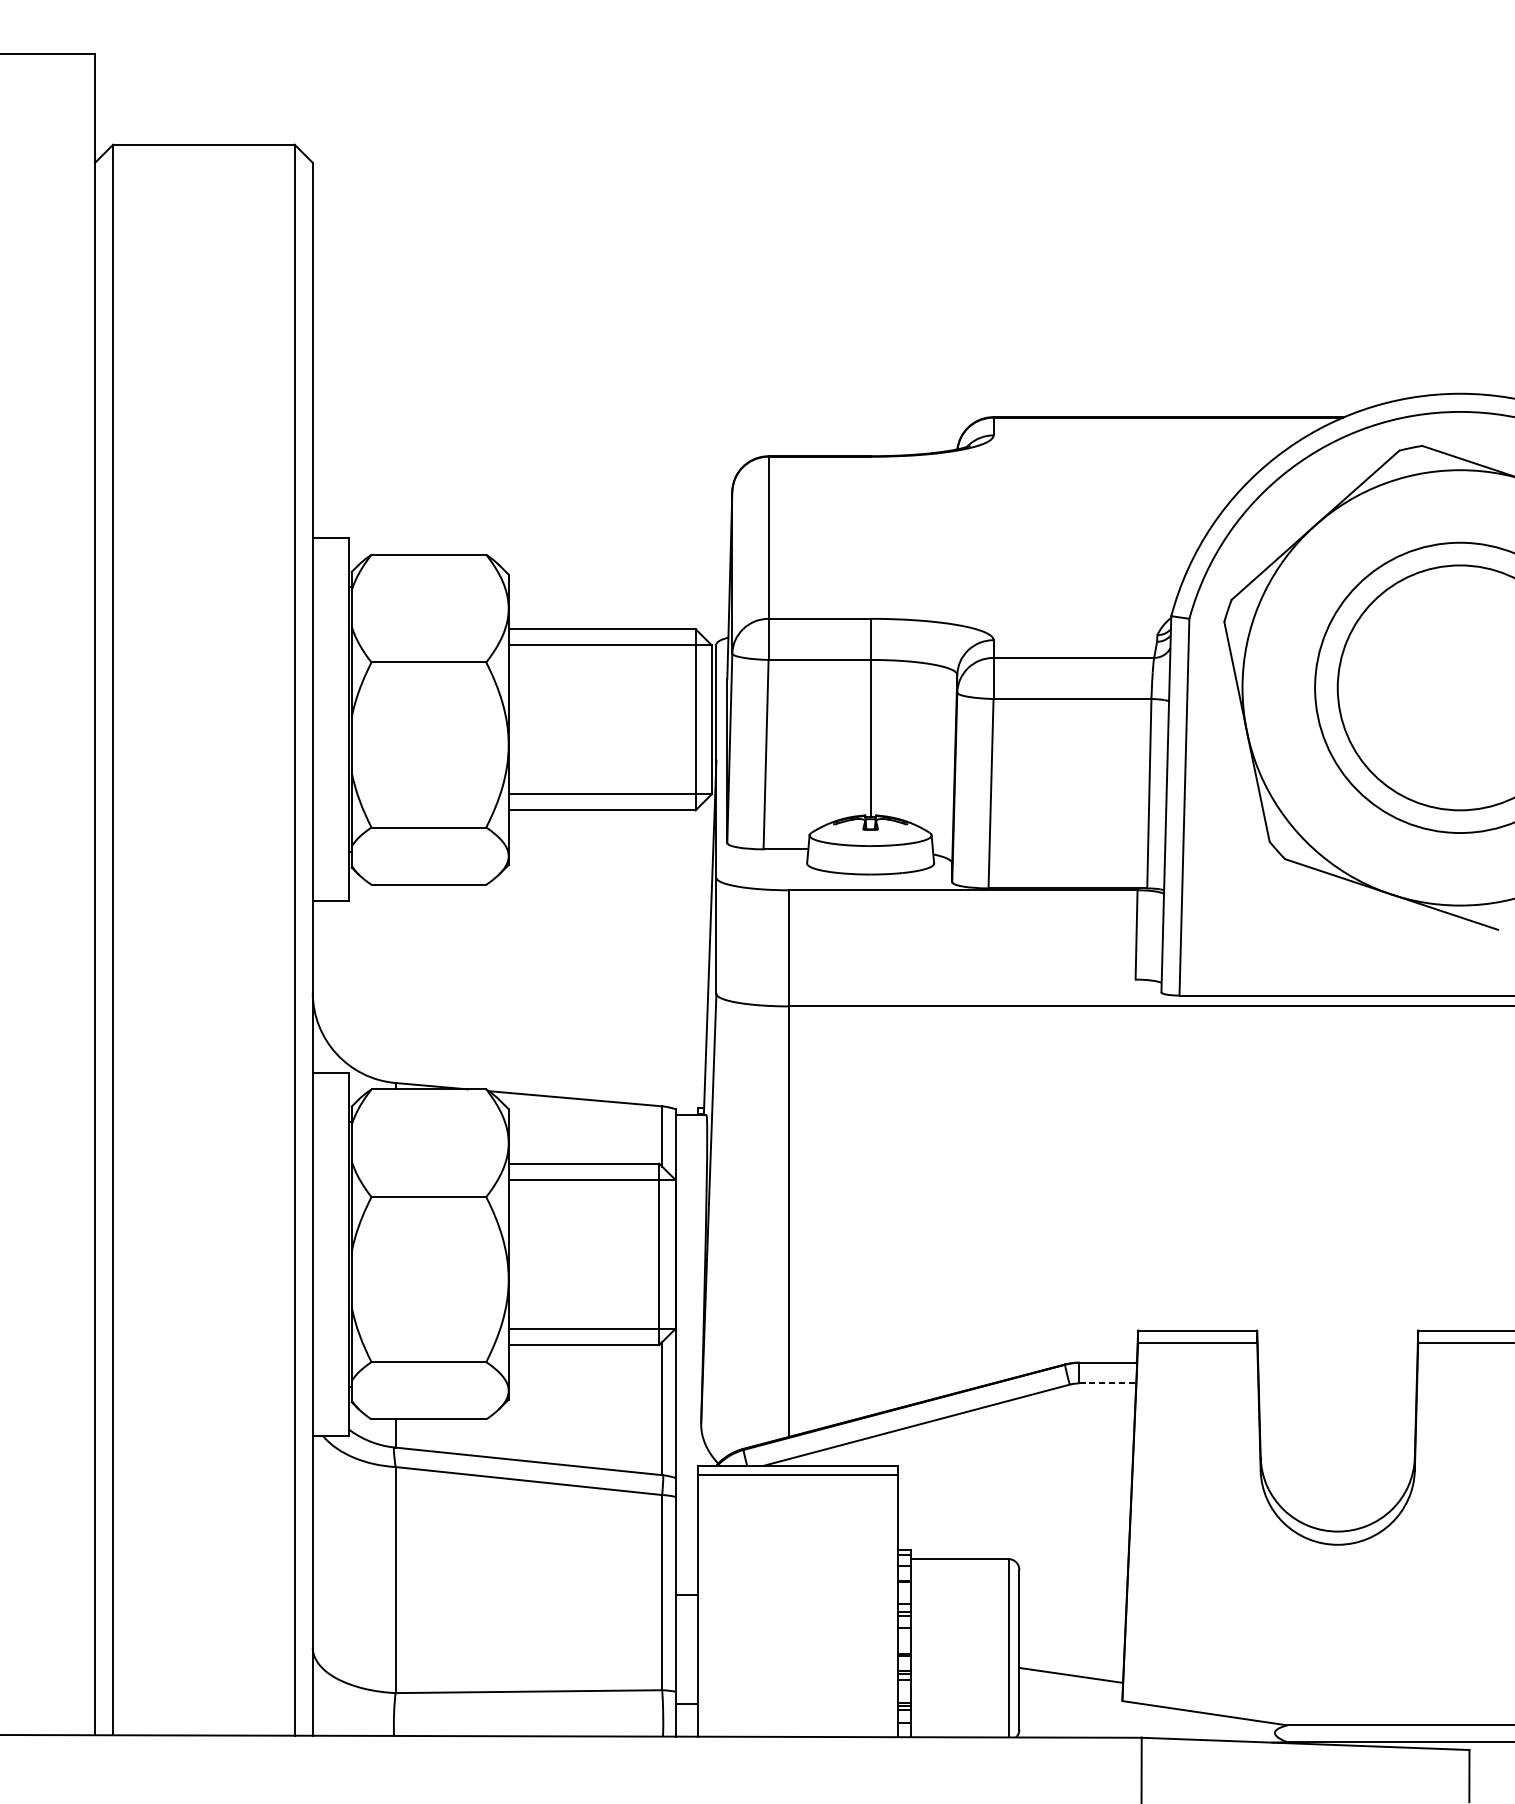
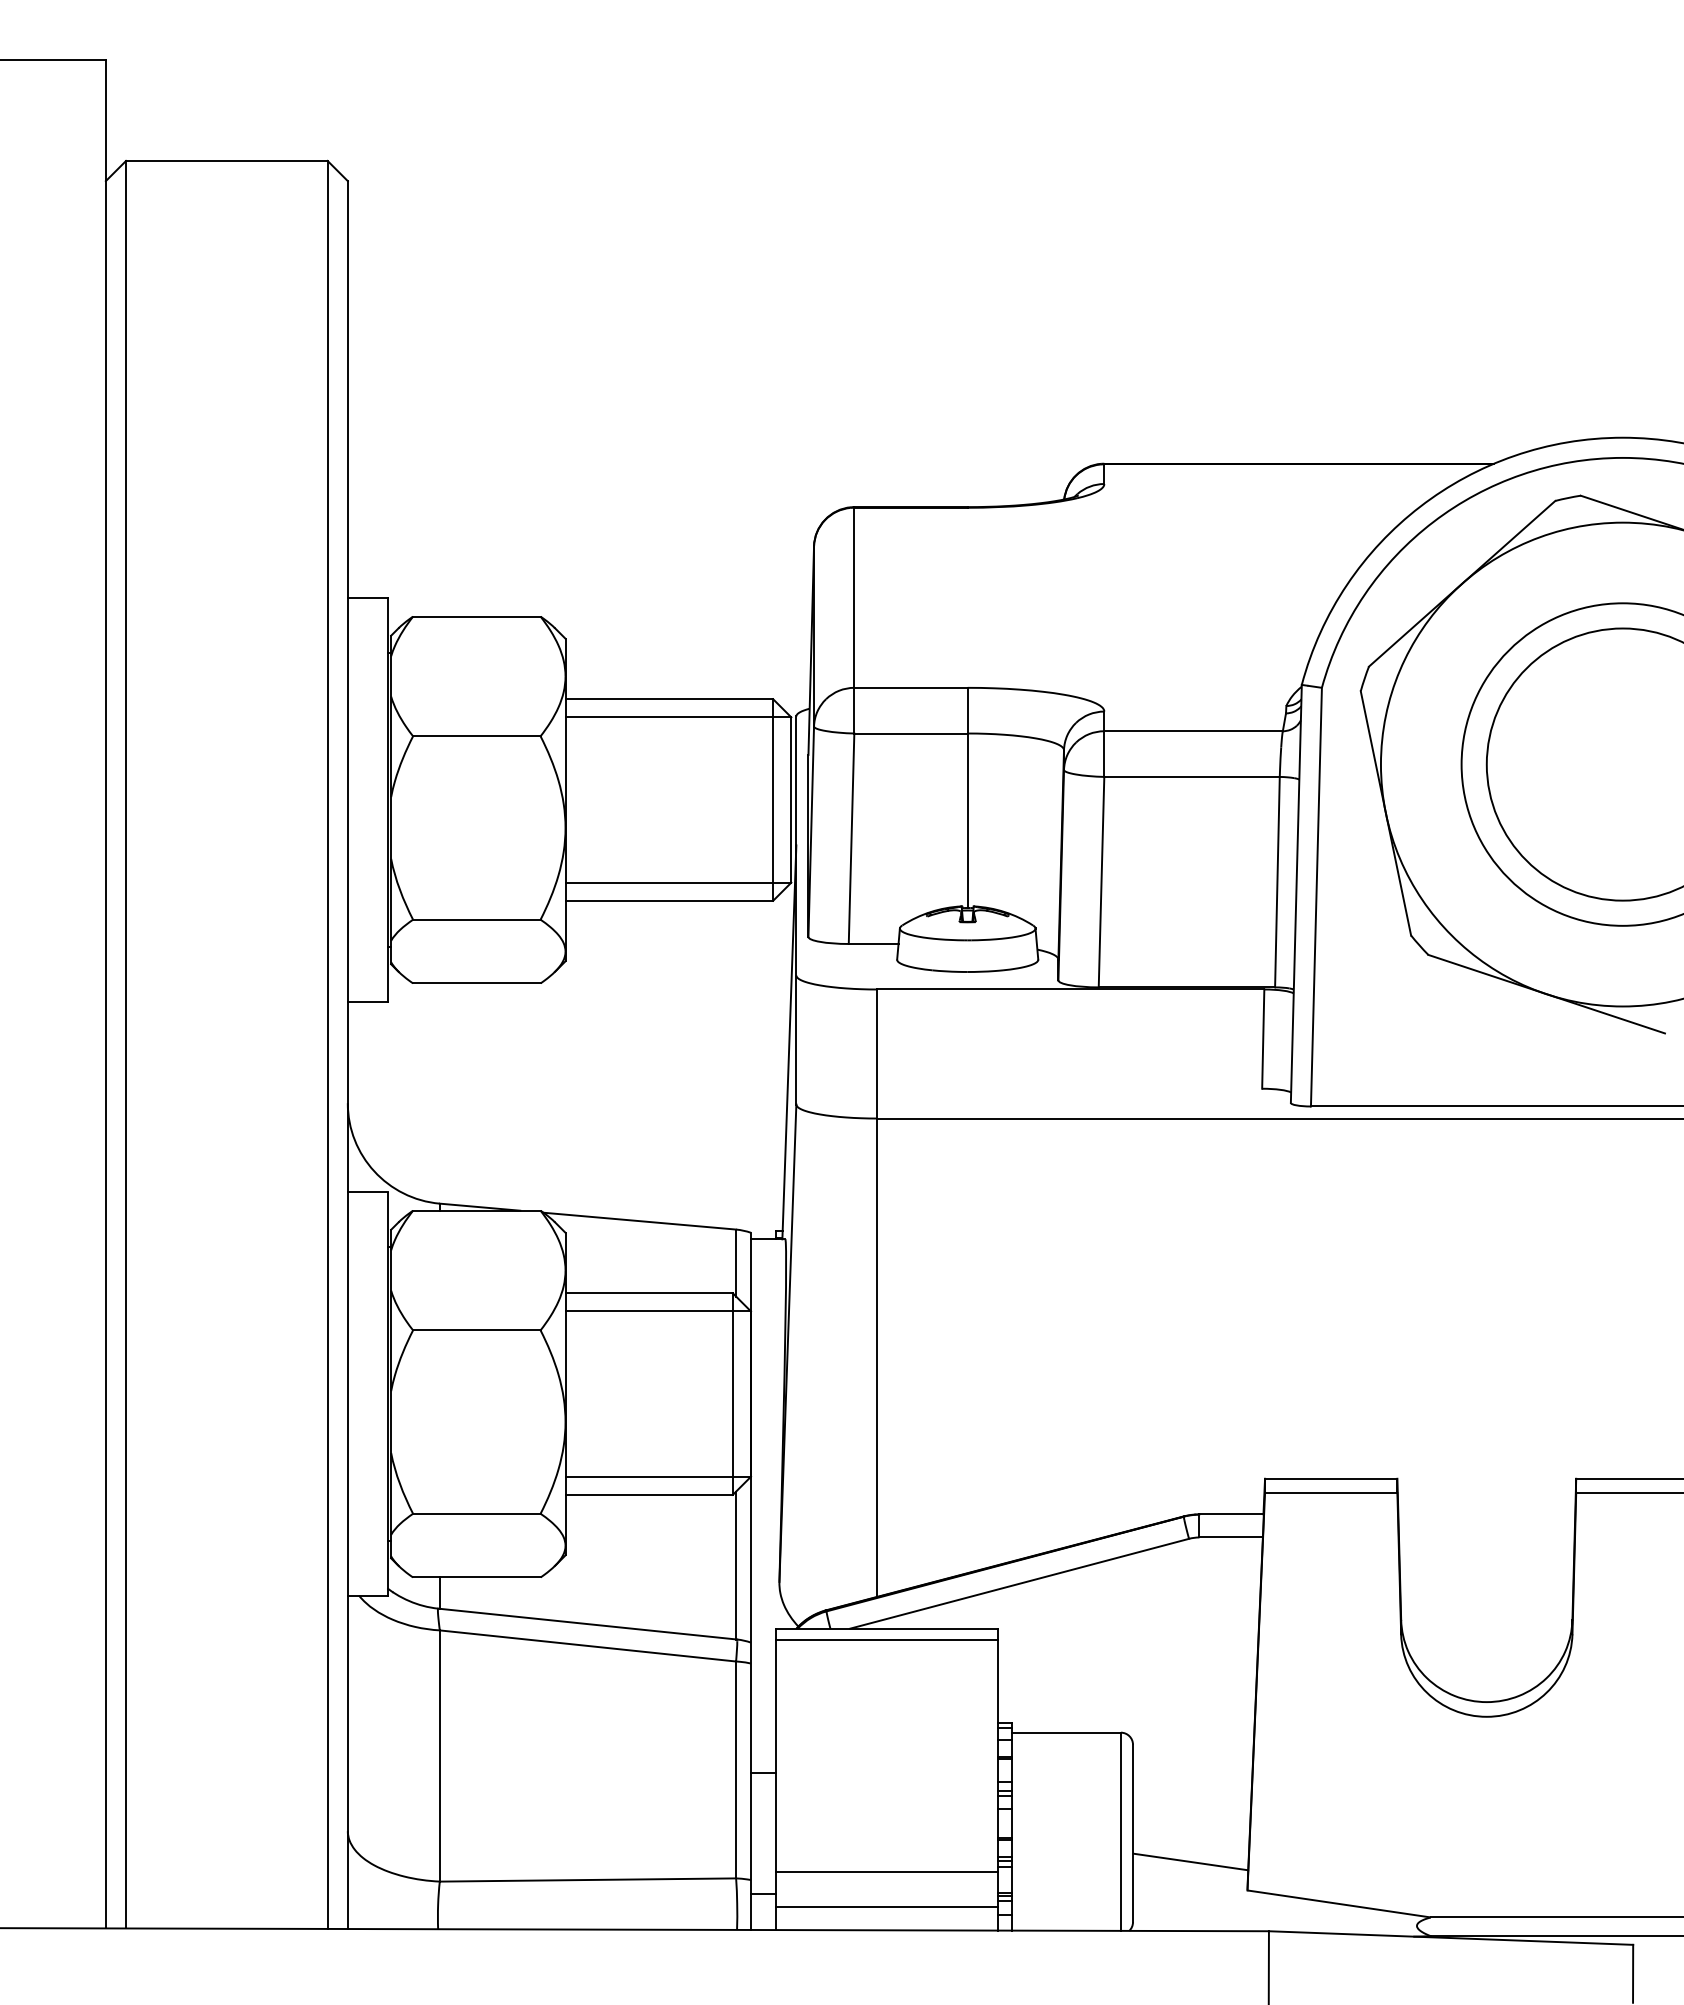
line: (1108, 1383) -> (1231, 1537), dashed -> solid
line: (797, 1684) -> (886, 1871), added
line: (797, 1715) -> (886, 1906), added

